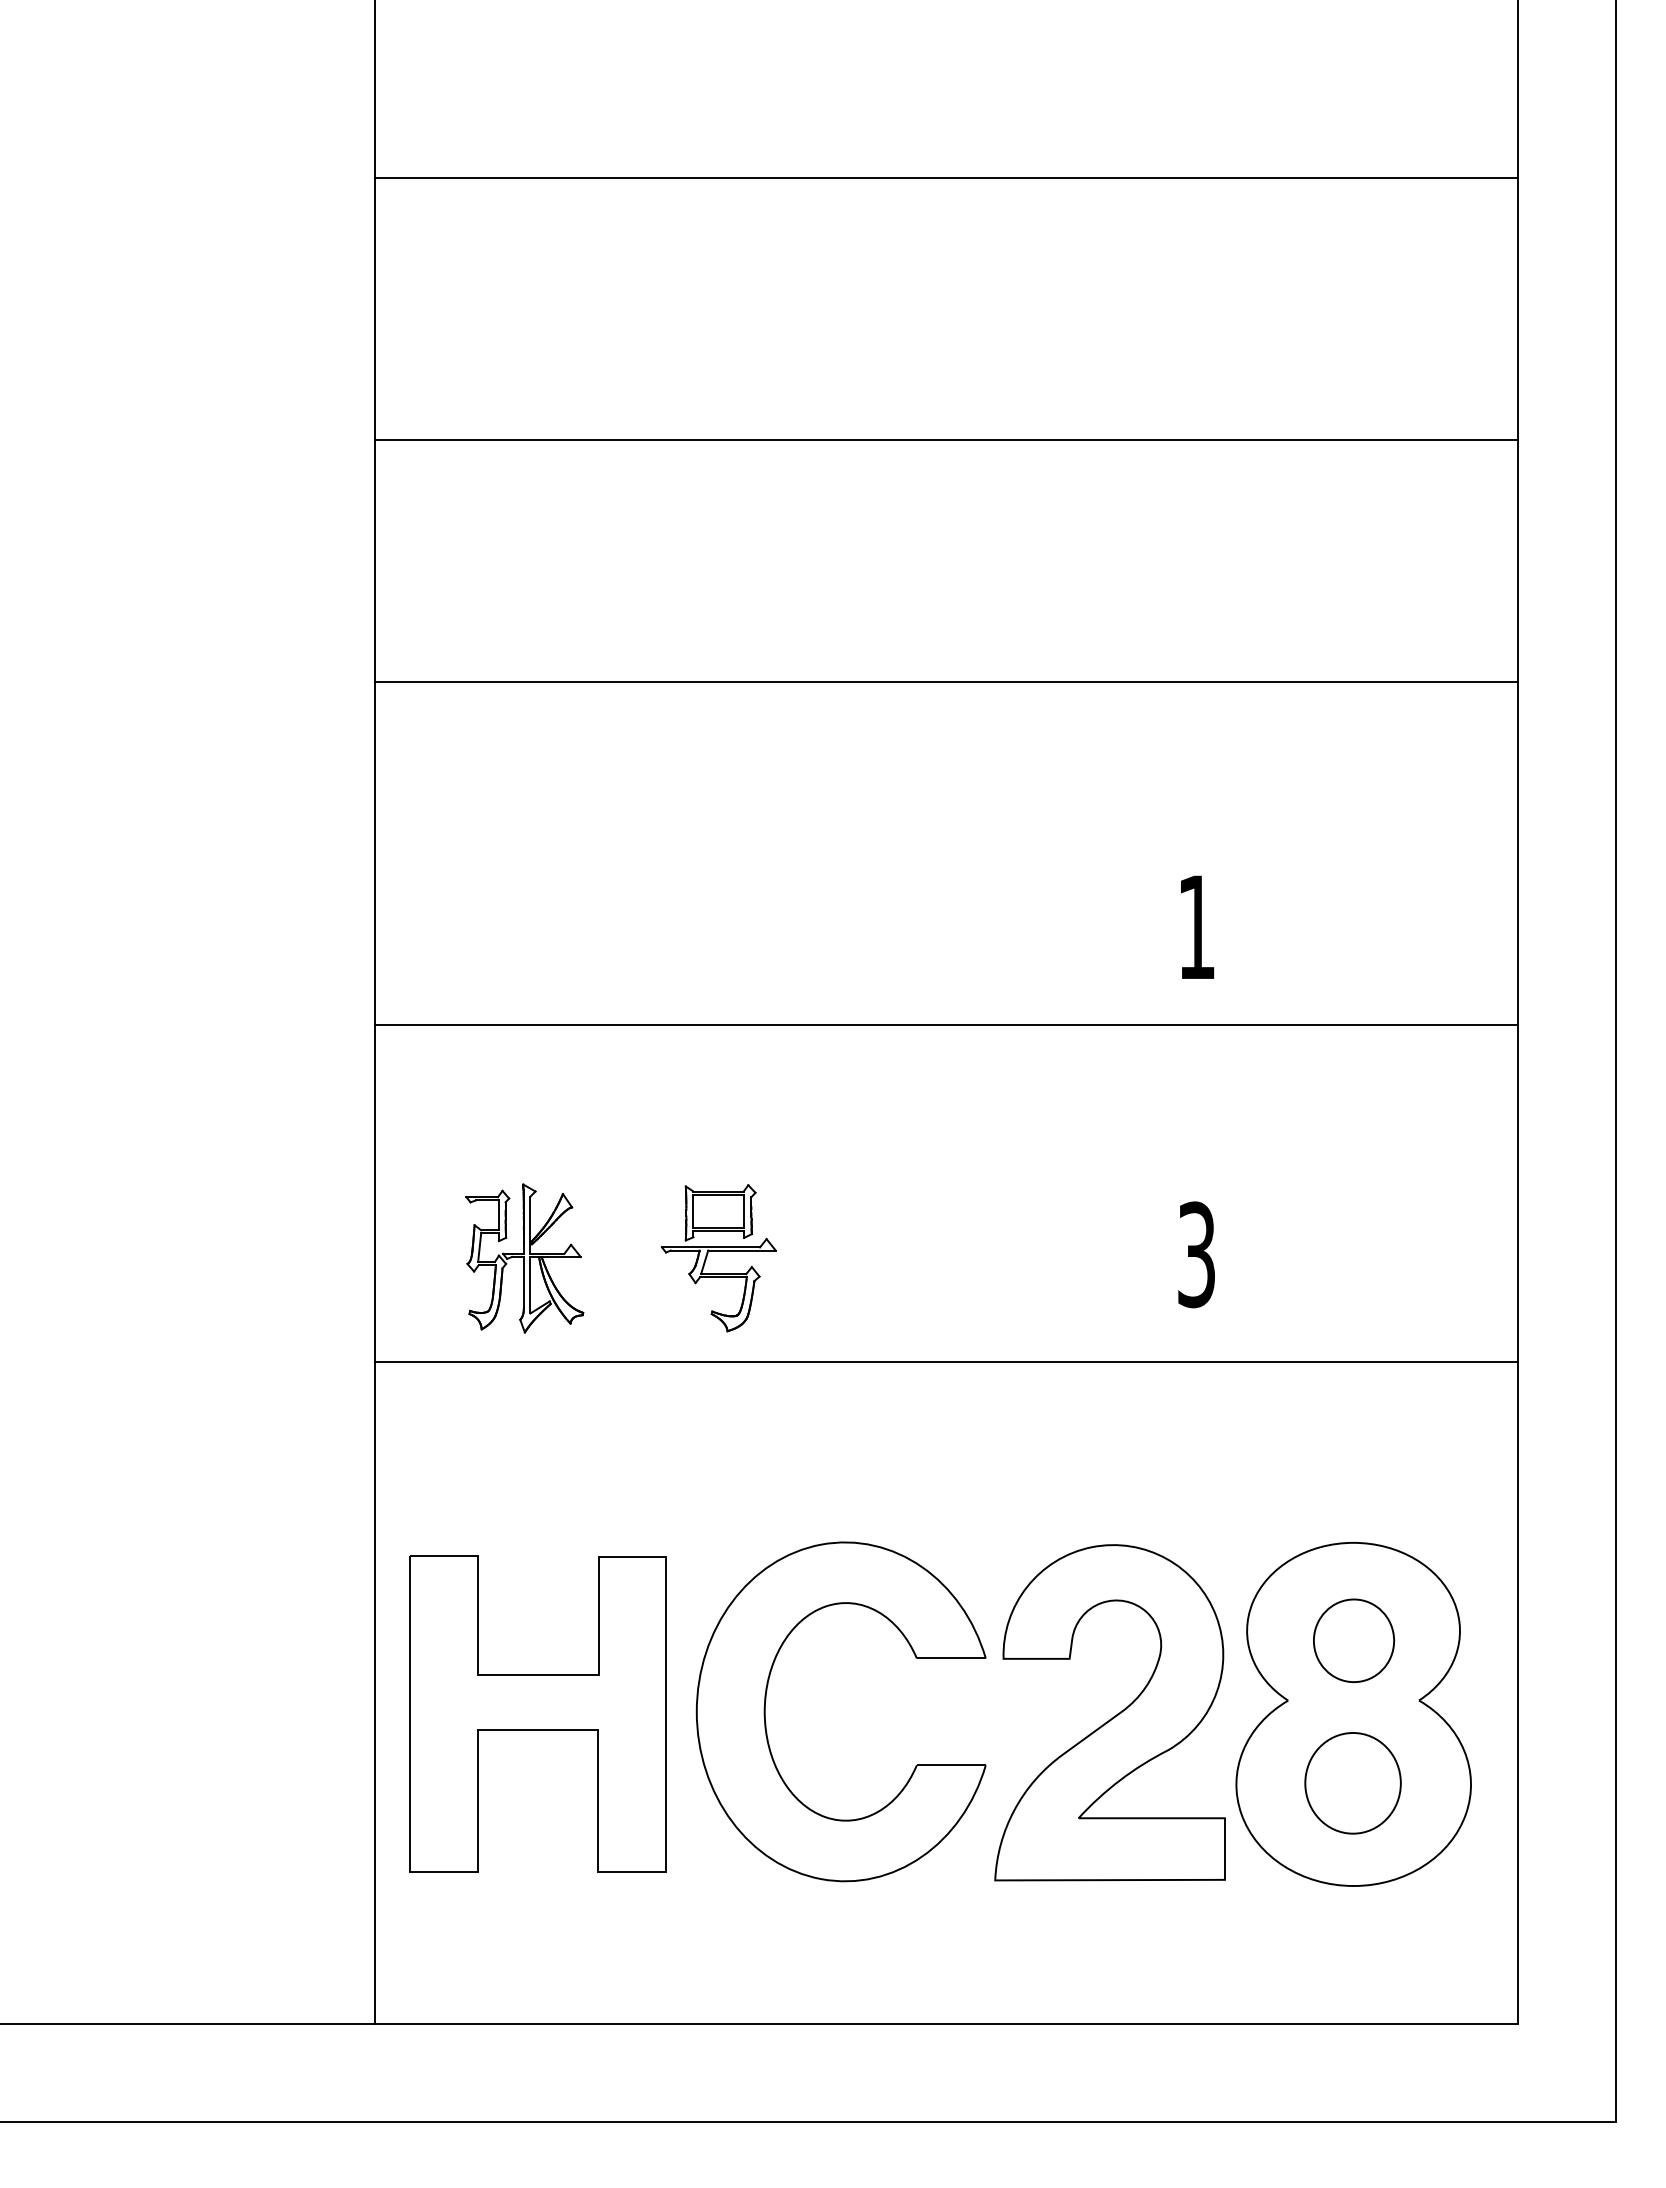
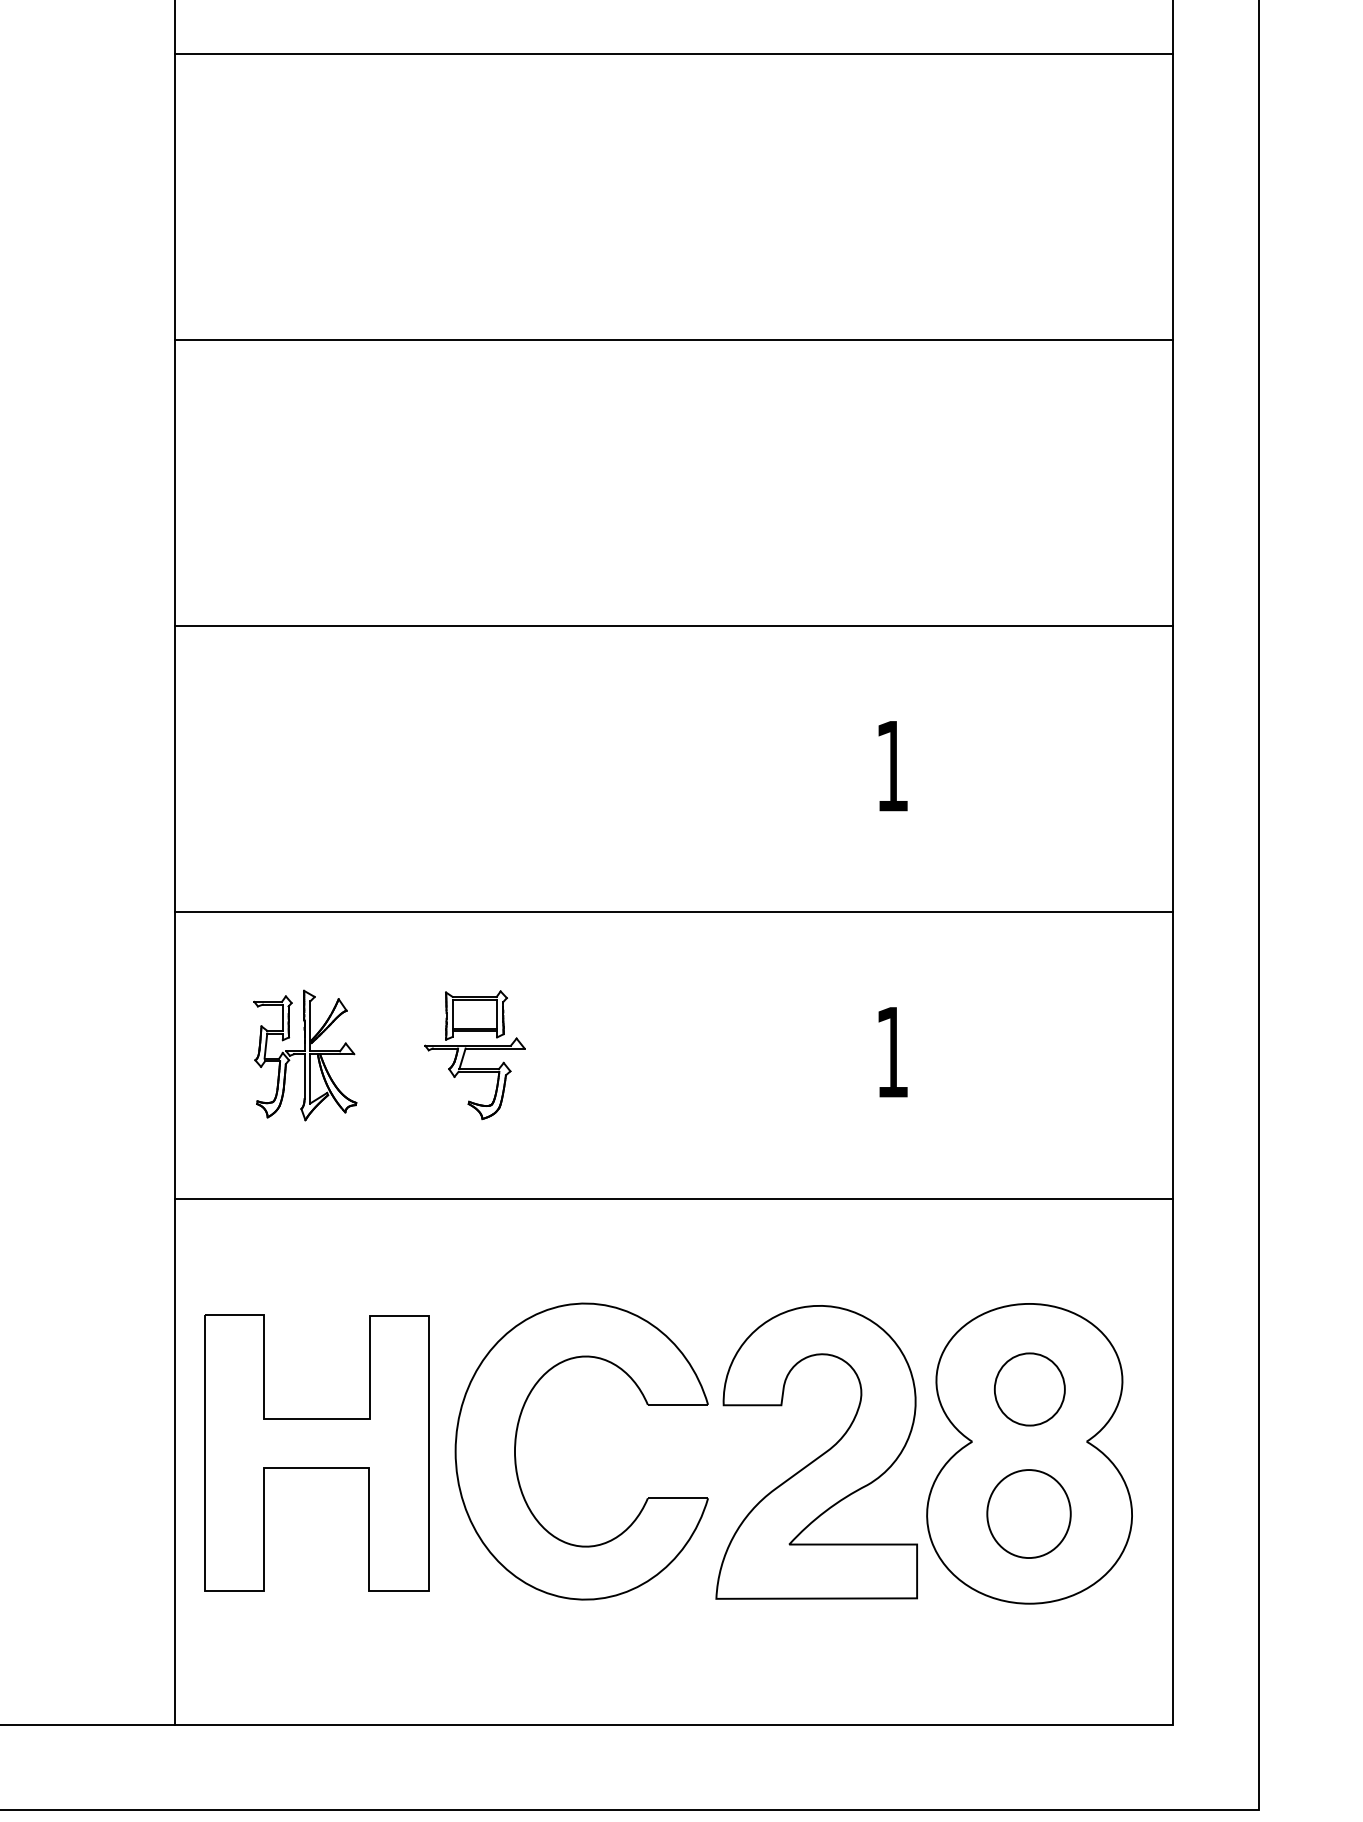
line: (946, 178) -> (673, 54), moved
line: (946, 682) -> (673, 626), moved
line: (946, 1024) -> (673, 912), moved
text: (1196, 1254) -> (892, 1051), 3 -> 1
line: (946, 1362) -> (673, 1198), moved

